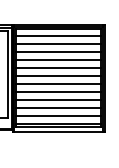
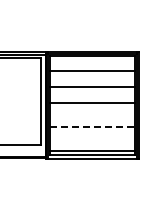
line: (58, 36) -> (91, 63), removed
line: (58, 52) -> (91, 79), removed
line: (58, 68) -> (91, 95), removed
line: (58, 84) -> (91, 111), removed
line: (58, 92) -> (91, 119), removed
line: (59, 100) -> (92, 127), solid -> dashed
line: (58, 107) -> (91, 134), removed
line: (58, 115) -> (91, 142), removed

